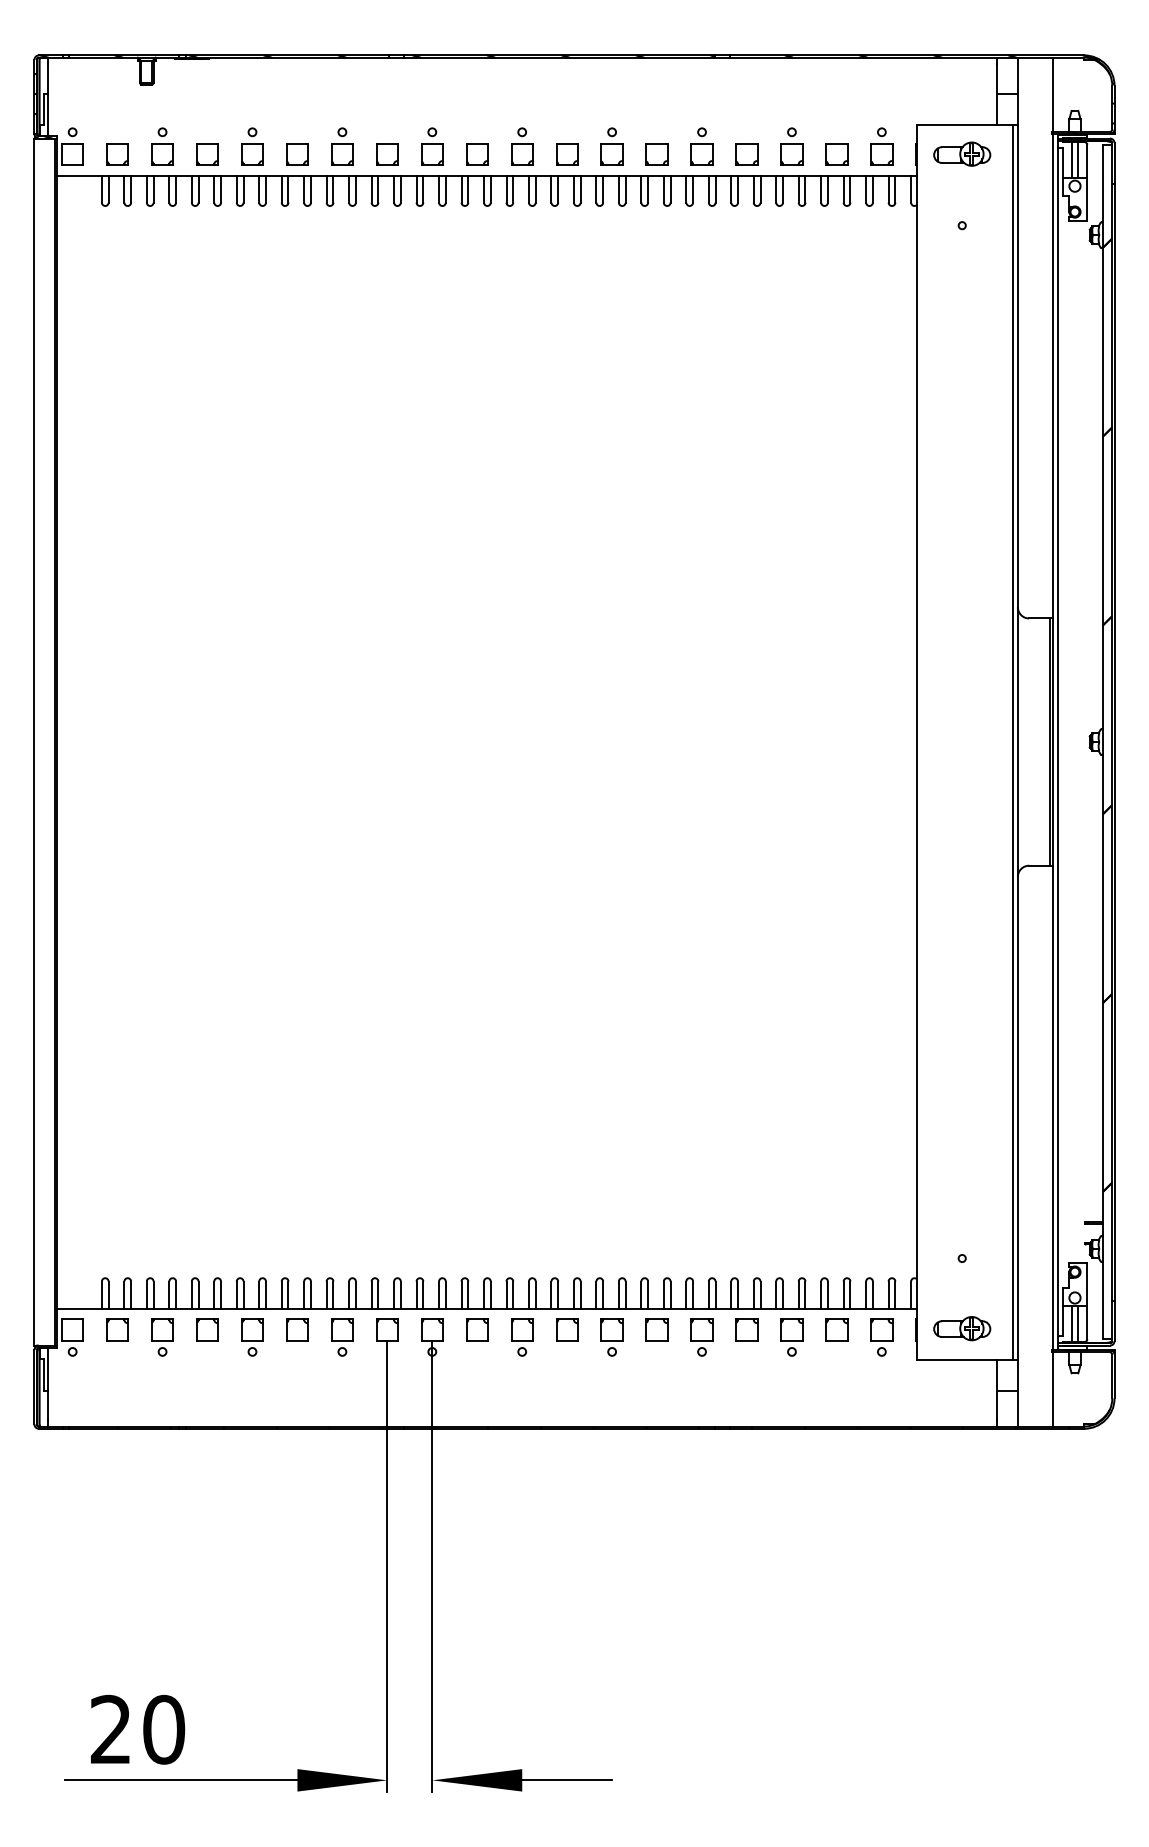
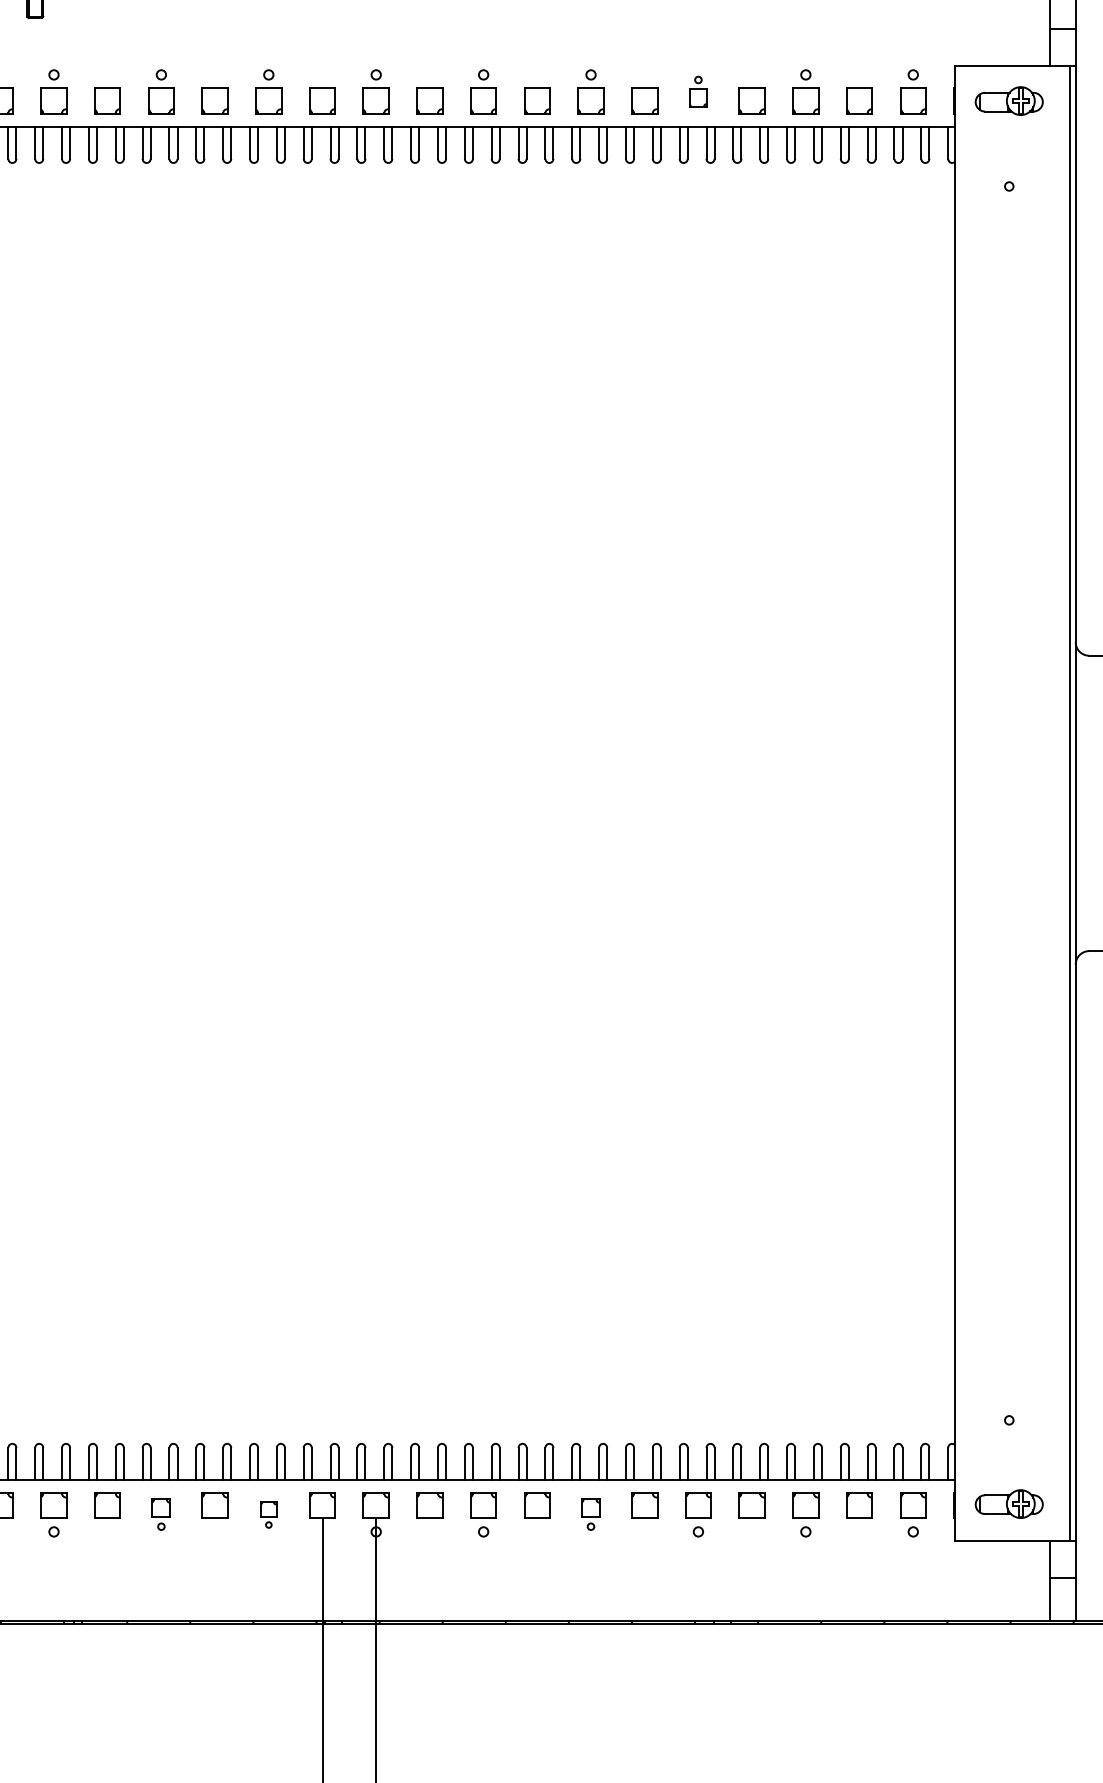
part: (701, 146) -> (697, 91), size x0.7
part: (252, 1337) -> (161, 1514), size x0.7
part: (342, 1337) -> (268, 1514), size x0.6
part: (611, 1337) -> (590, 1514), size x0.7

